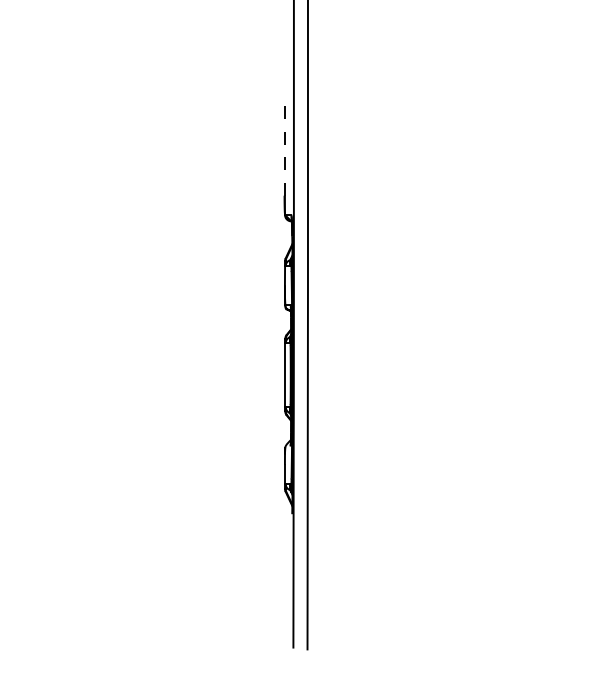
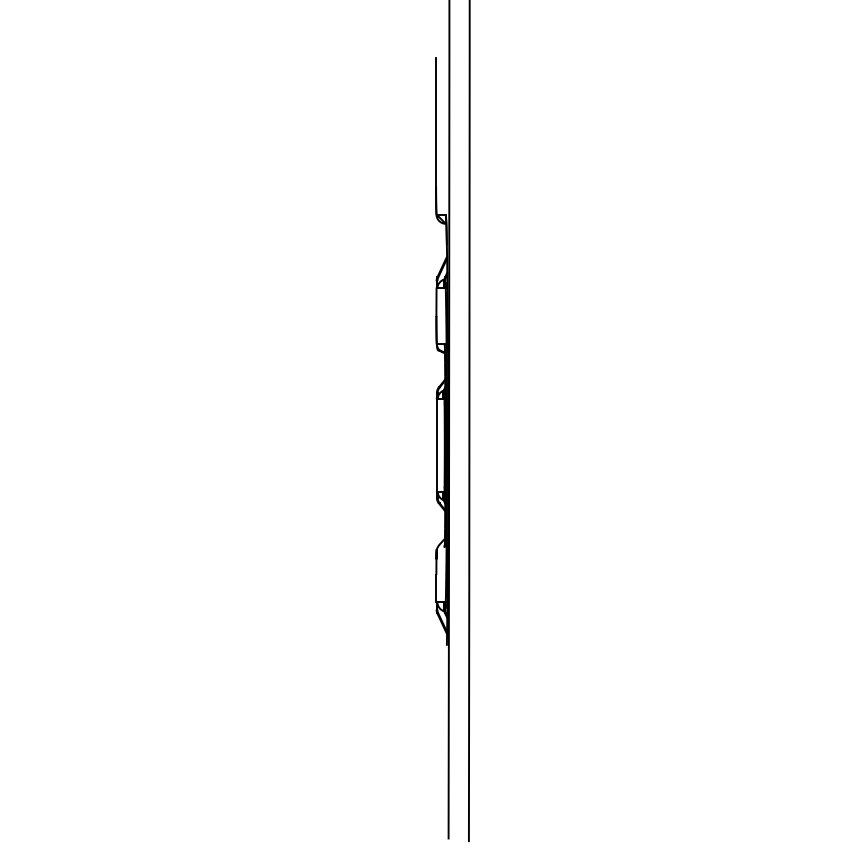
line: (284, 150) -> (435, 121), dashed -> solid

